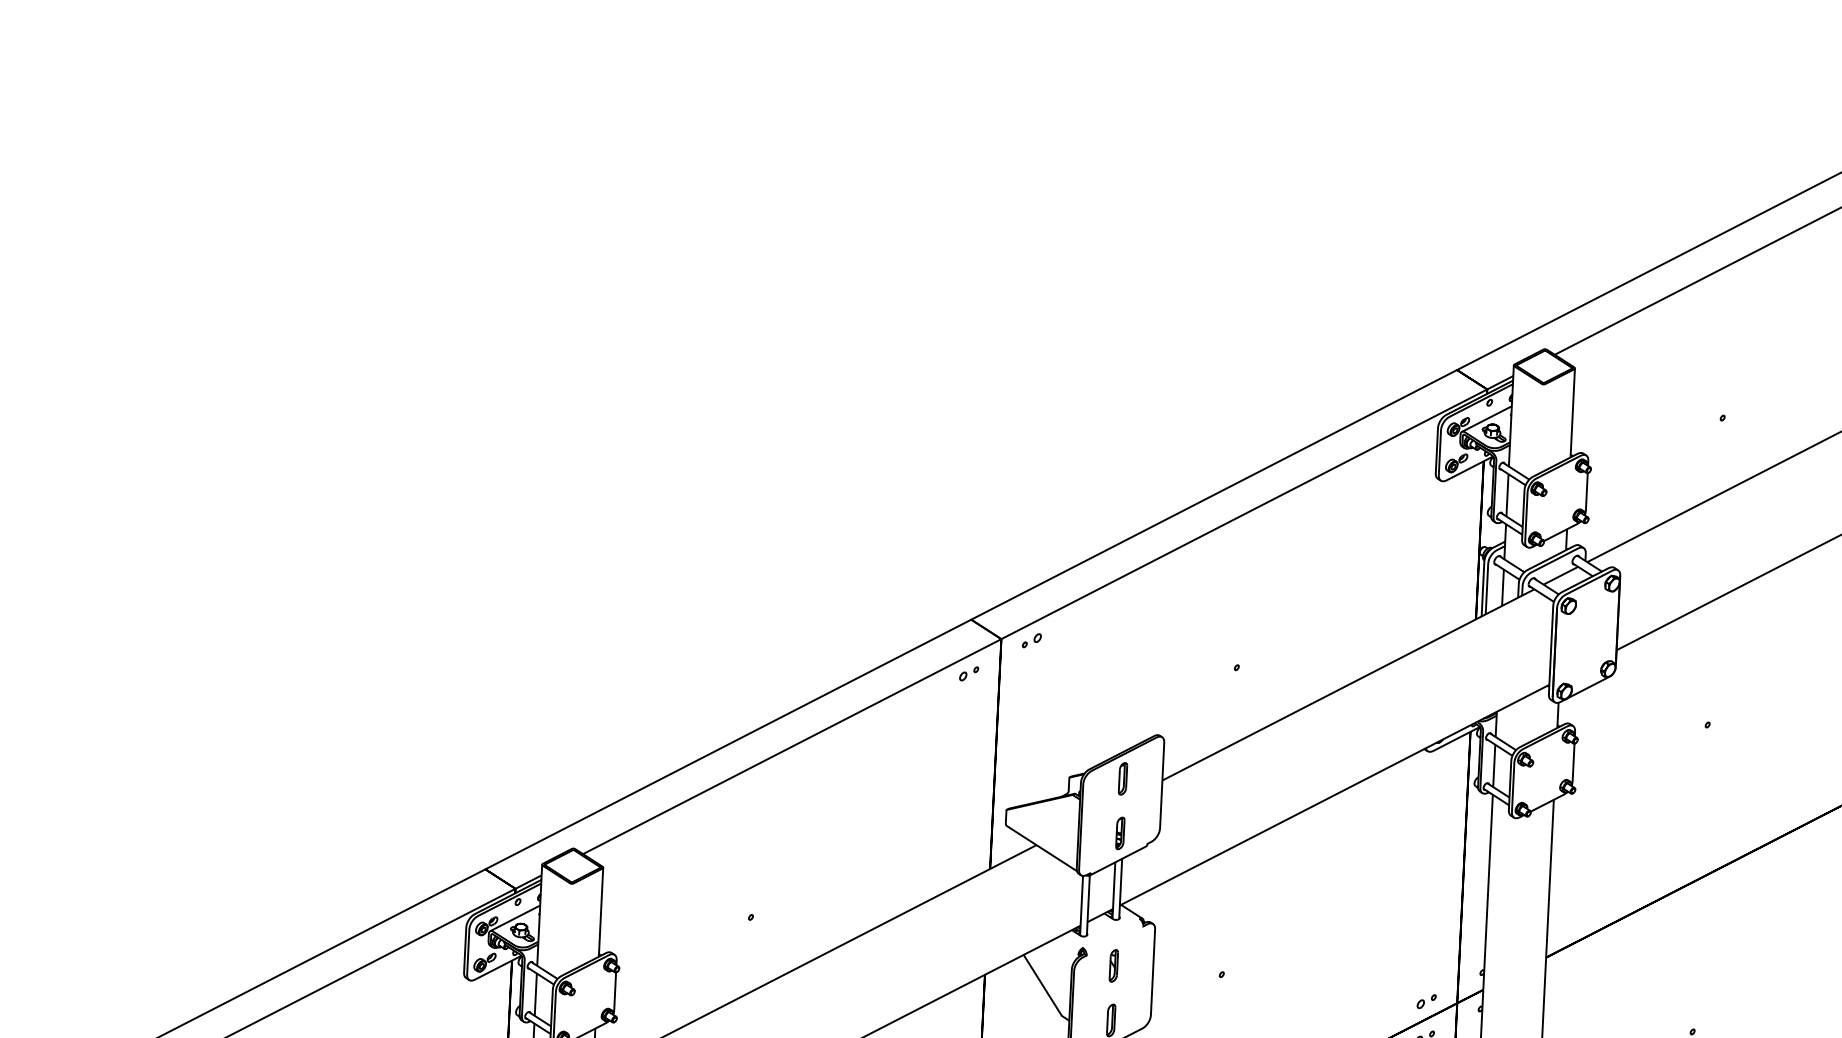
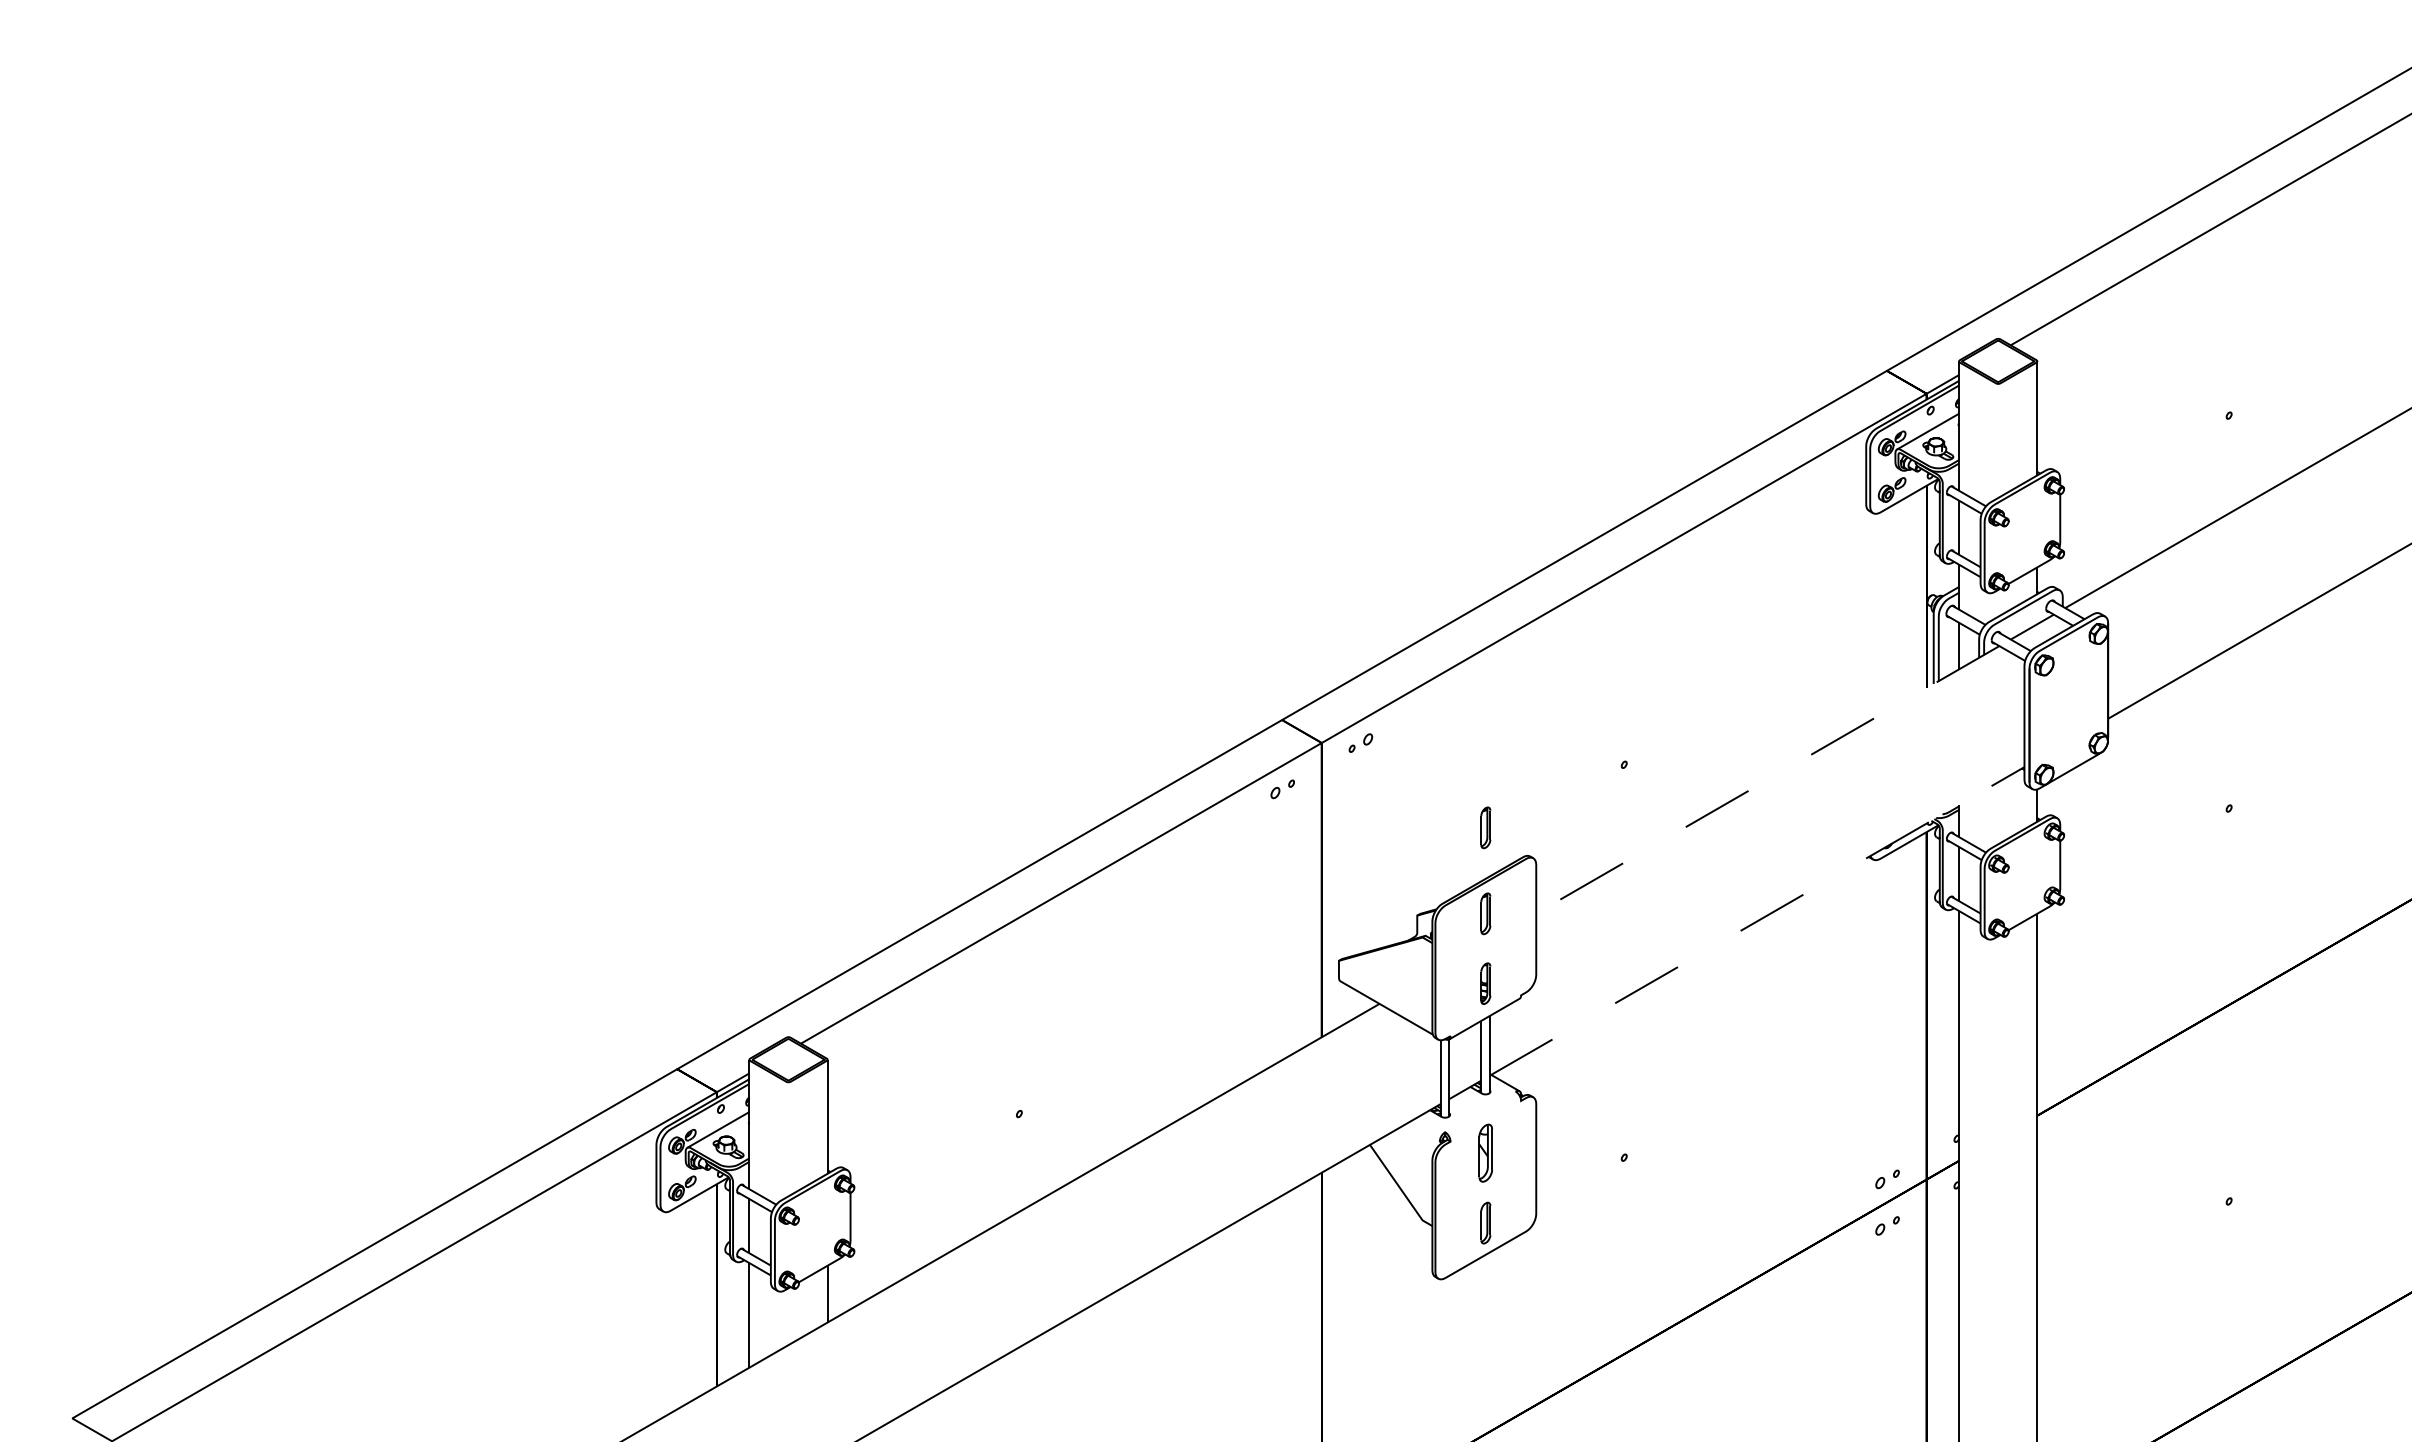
line: (1348, 685) -> (1767, 780), solid -> dashed
part: (1126, 711) -> (1485, 827), added
line: (1334, 795) -> (1757, 921), solid -> dashed
part: (1113, 966) -> (1485, 1153), size x1.4

